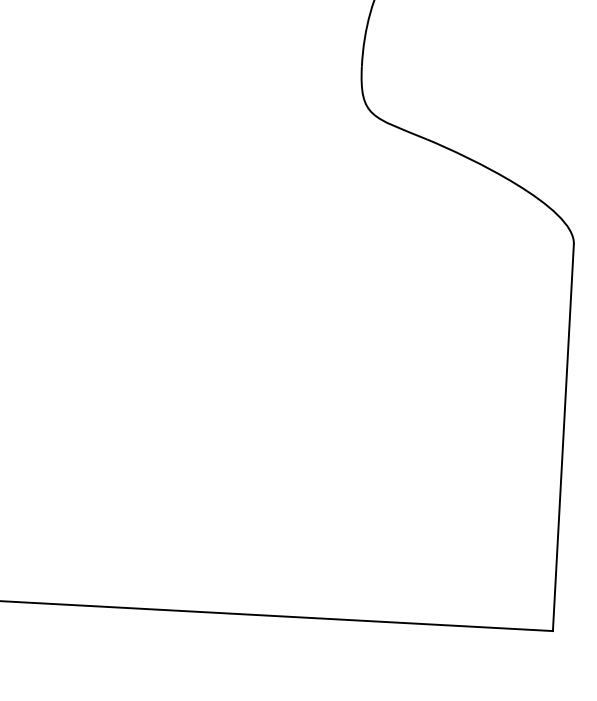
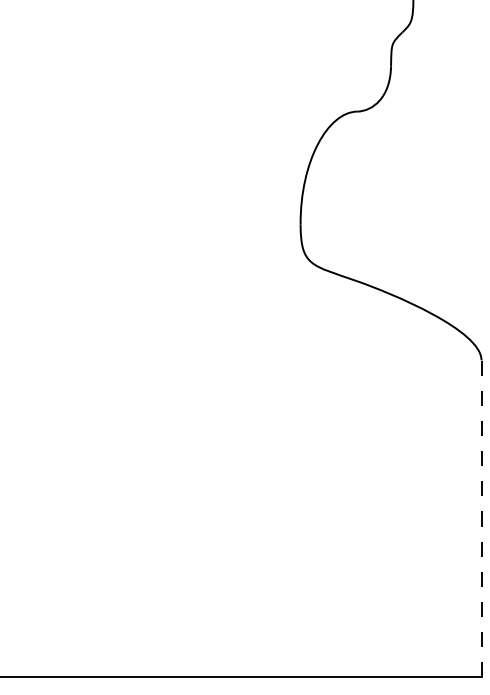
line: (563, 437) -> (481, 518), solid -> dashed

